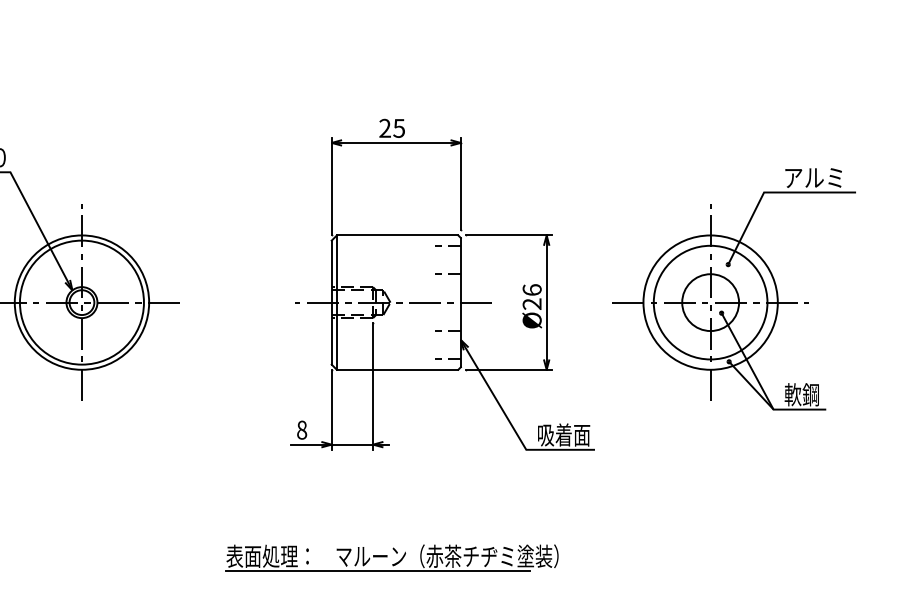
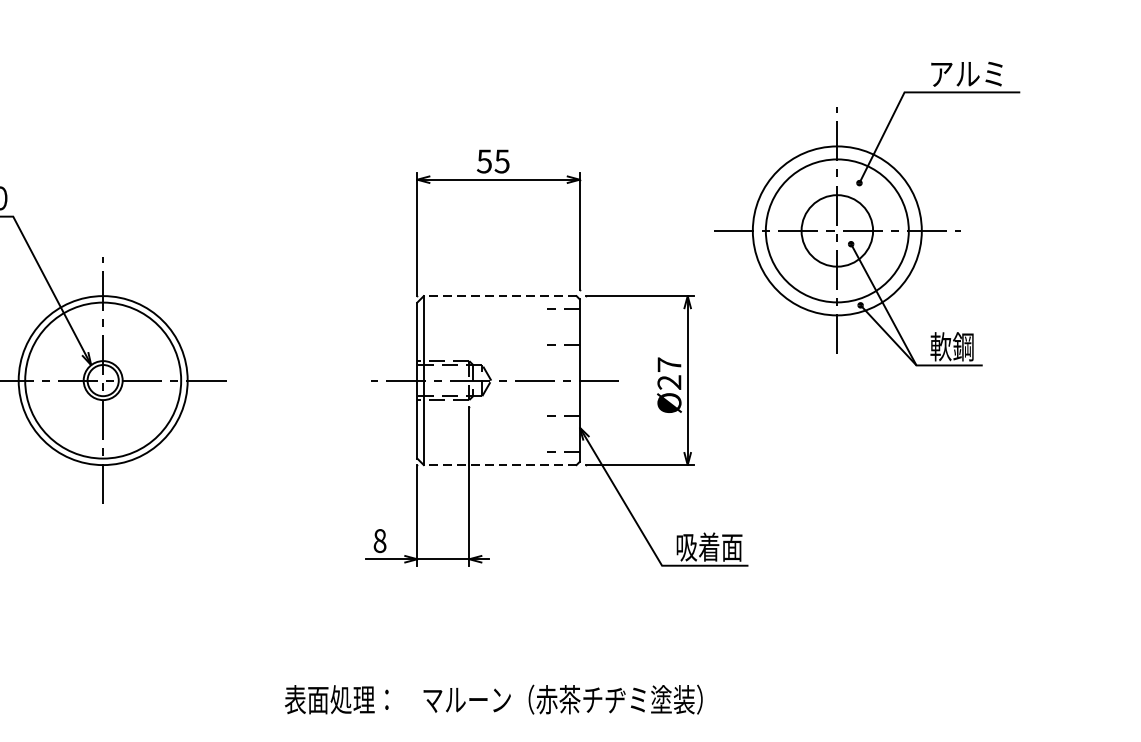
text: (384, 127) -> (483, 160), 25 -> 55
line: (397, 235) -> (500, 296), solid -> dashed
text: (531, 289) -> (668, 364), Ø26 -> Ø27
part: (733, 289) -> (866, 214), moved
line: (397, 369) -> (500, 464), solid -> dashed
line: (377, 571) -> (474, 718), removed

